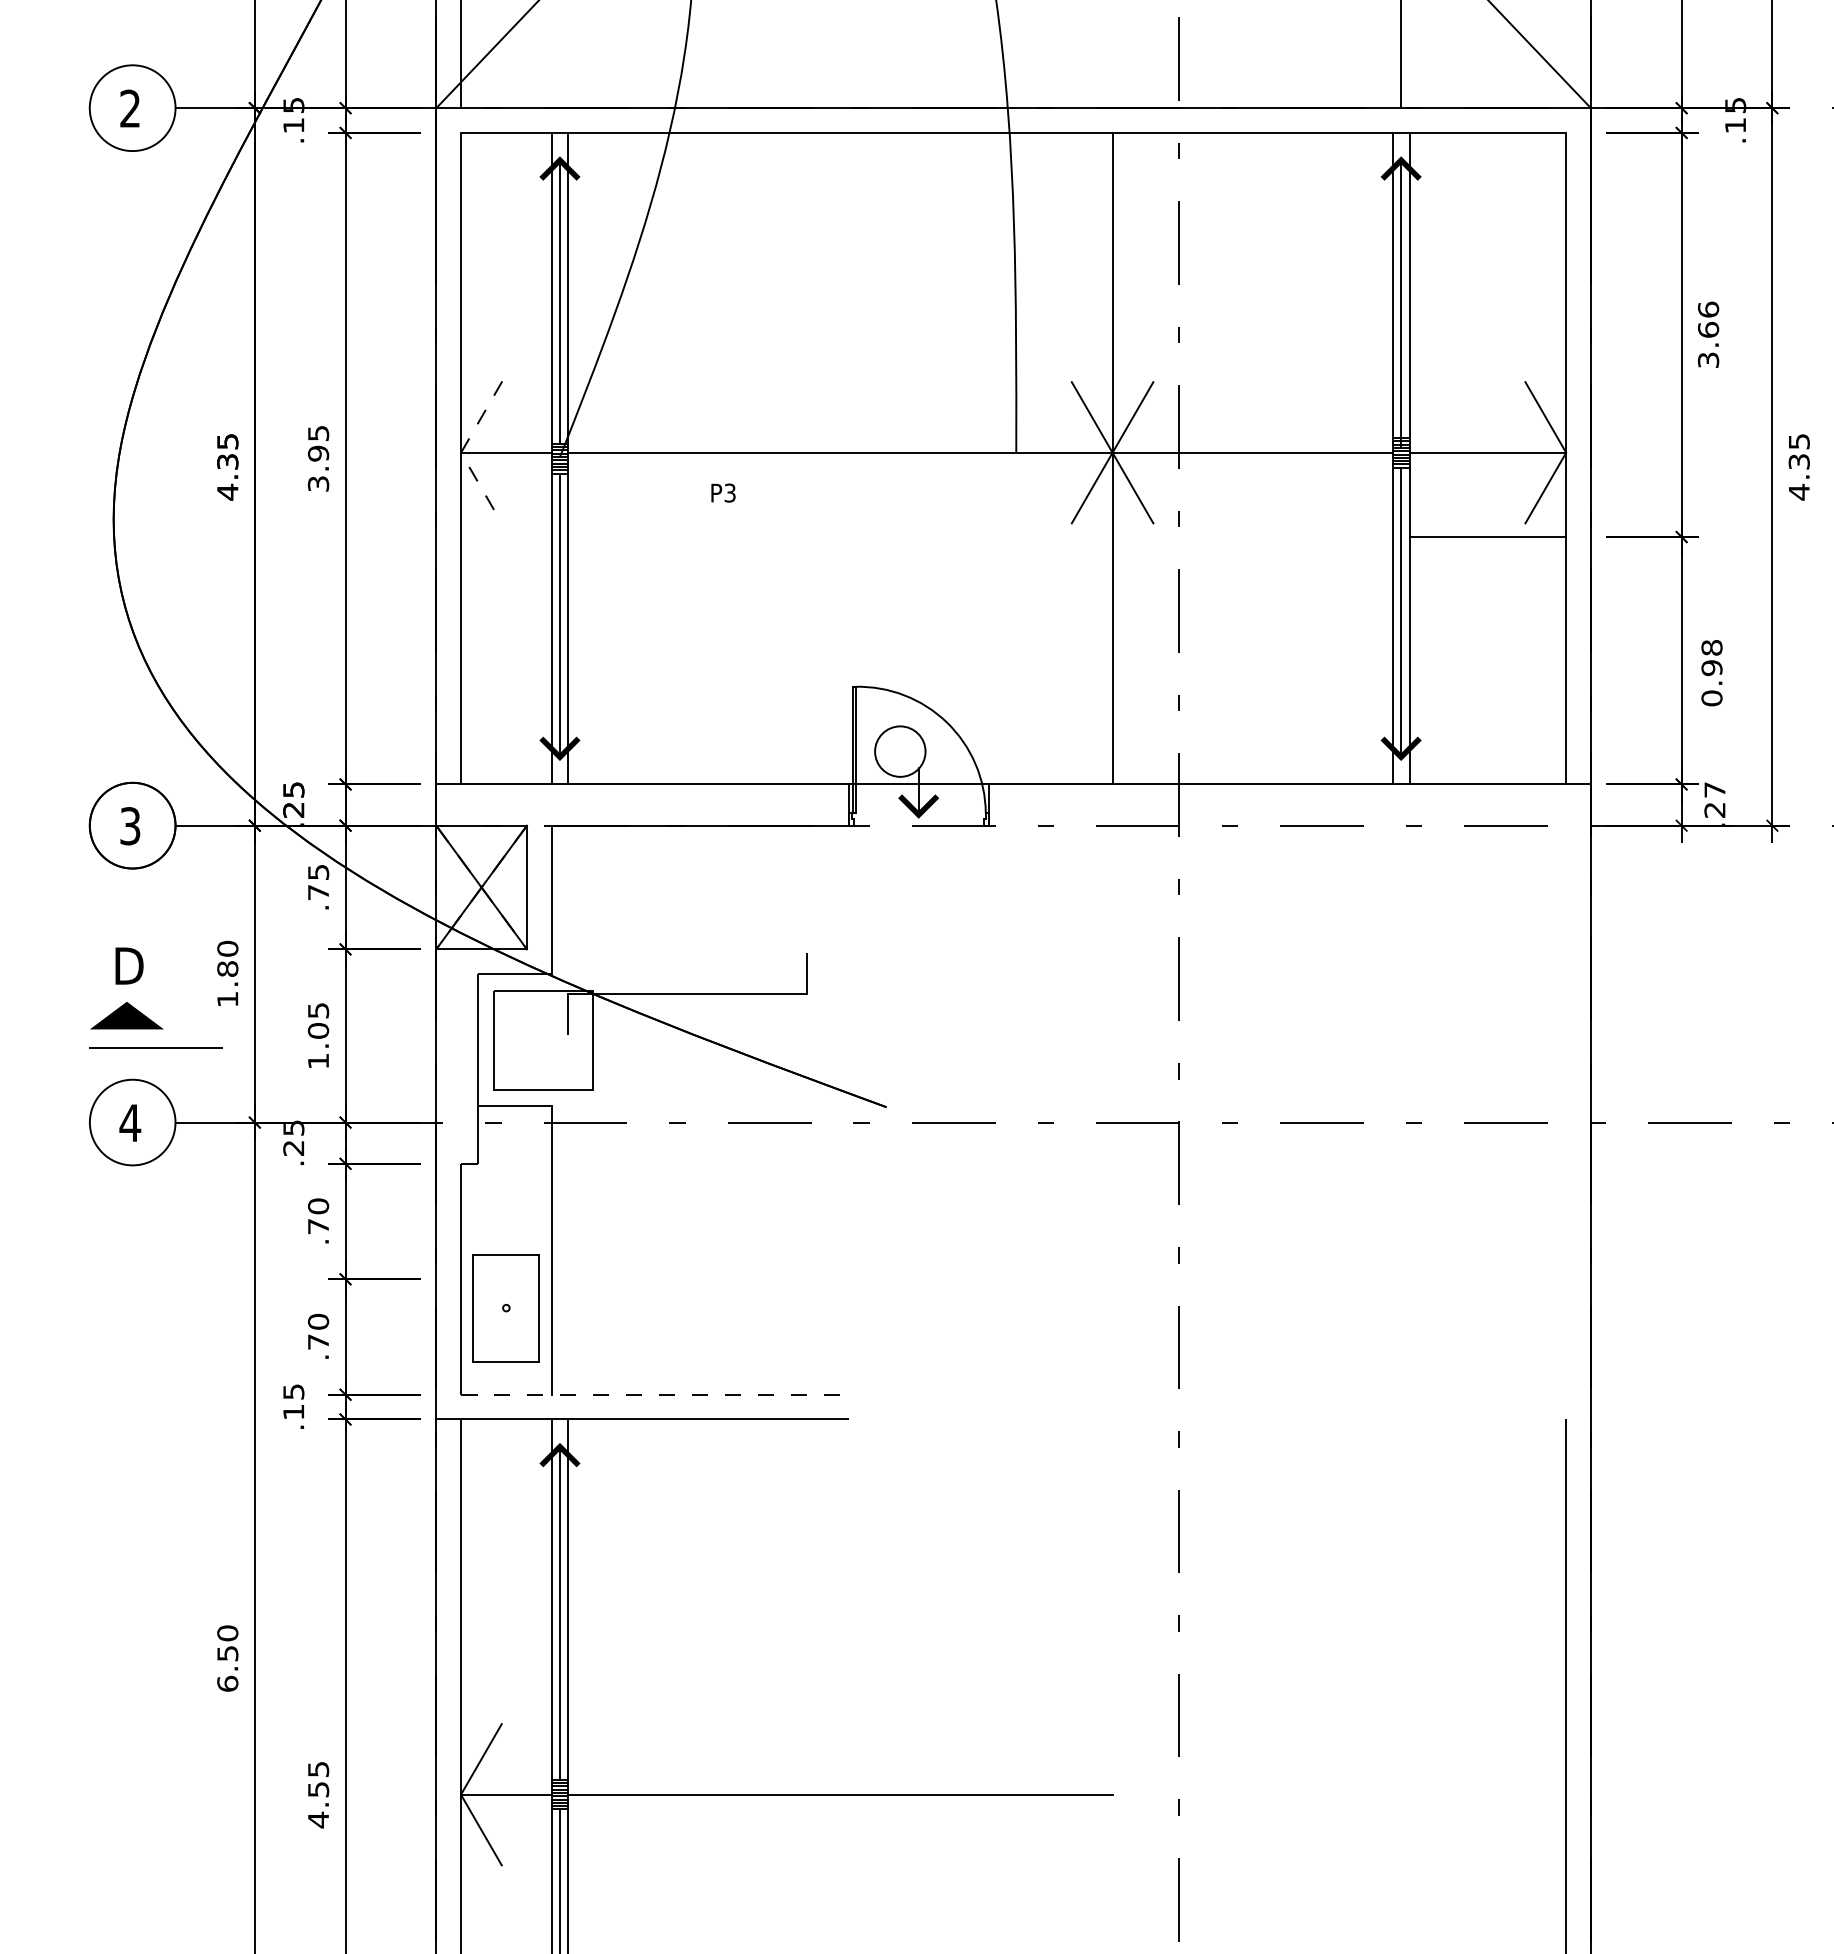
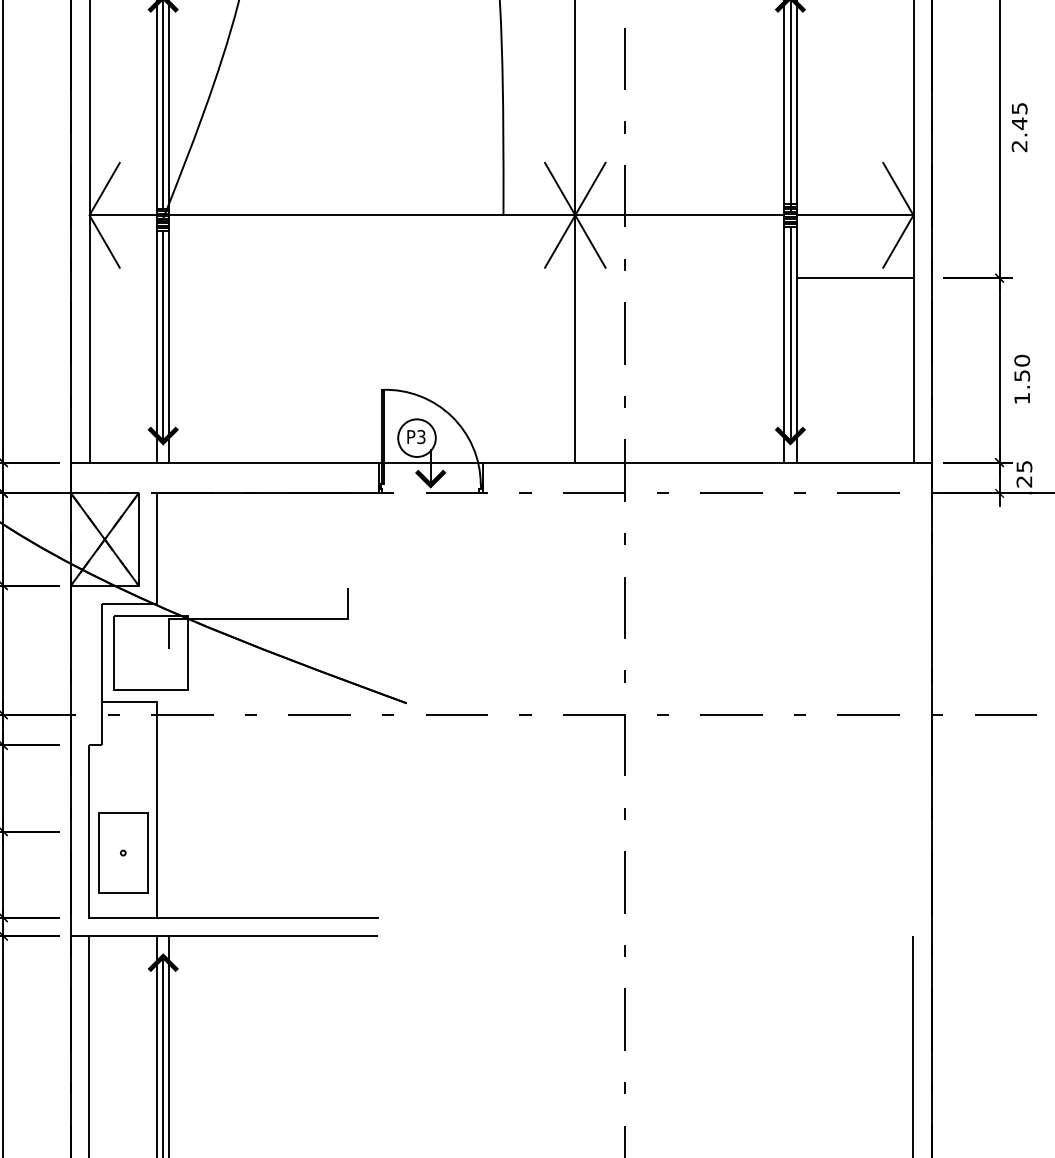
text: (1708, 334) -> (1019, 127), 3.66 -> 2.45
line: (461, 452) -> (89, 215), dashed -> solid
text: (723, 492) -> (416, 436), moved
text: (1711, 672) -> (1021, 379), 0.98 -> 1.50
text: (1714, 789) -> (1024, 466), .27 -> .25
line: (654, 1394) -> (233, 917), dashed -> solid

